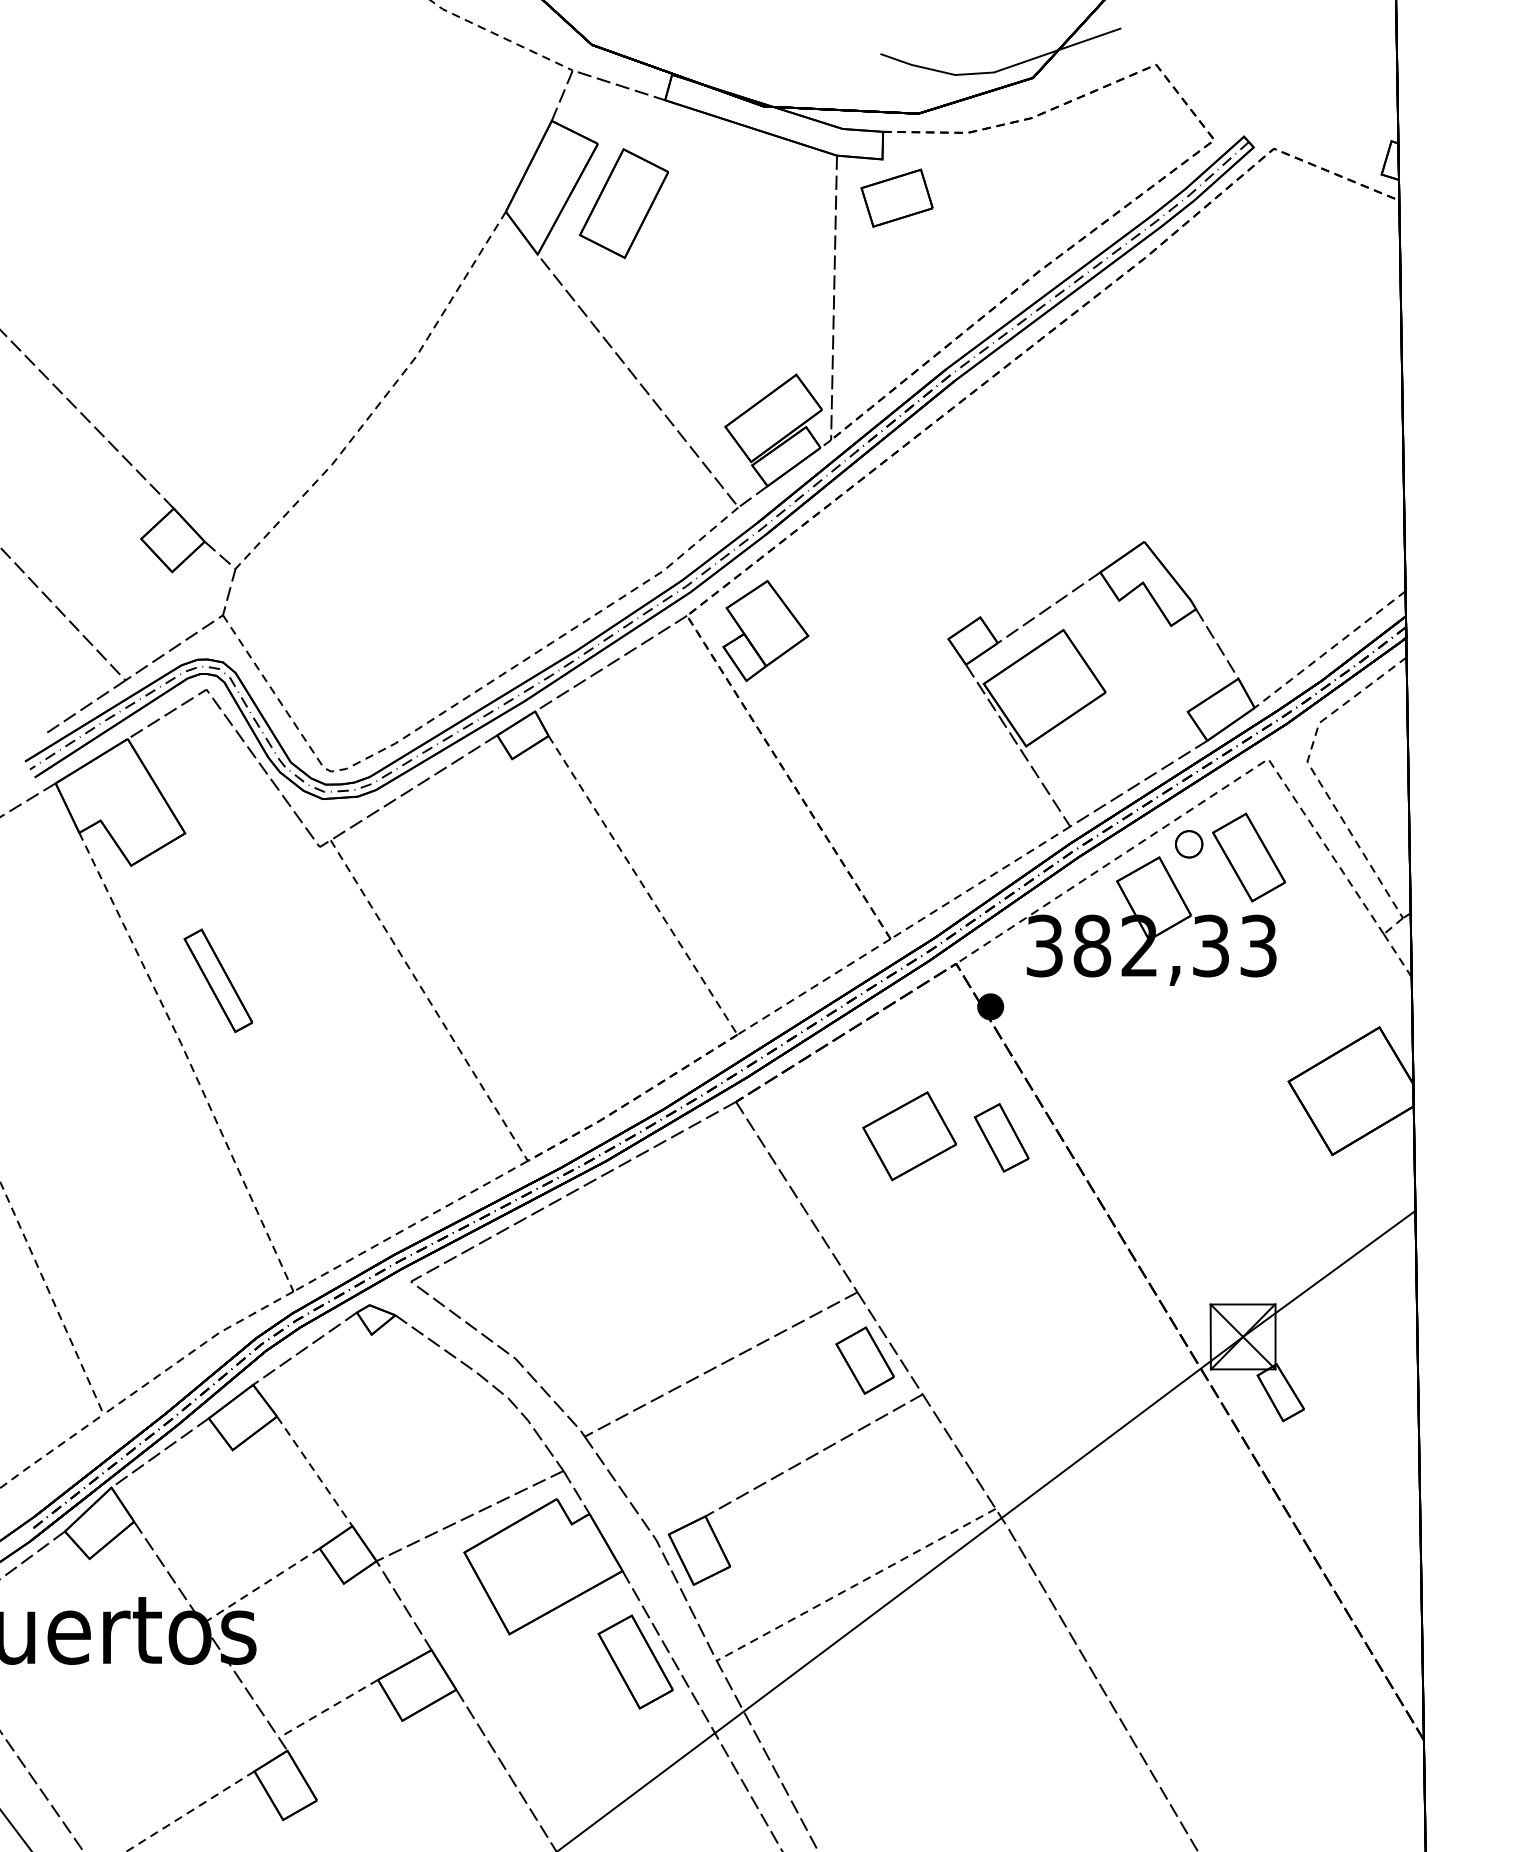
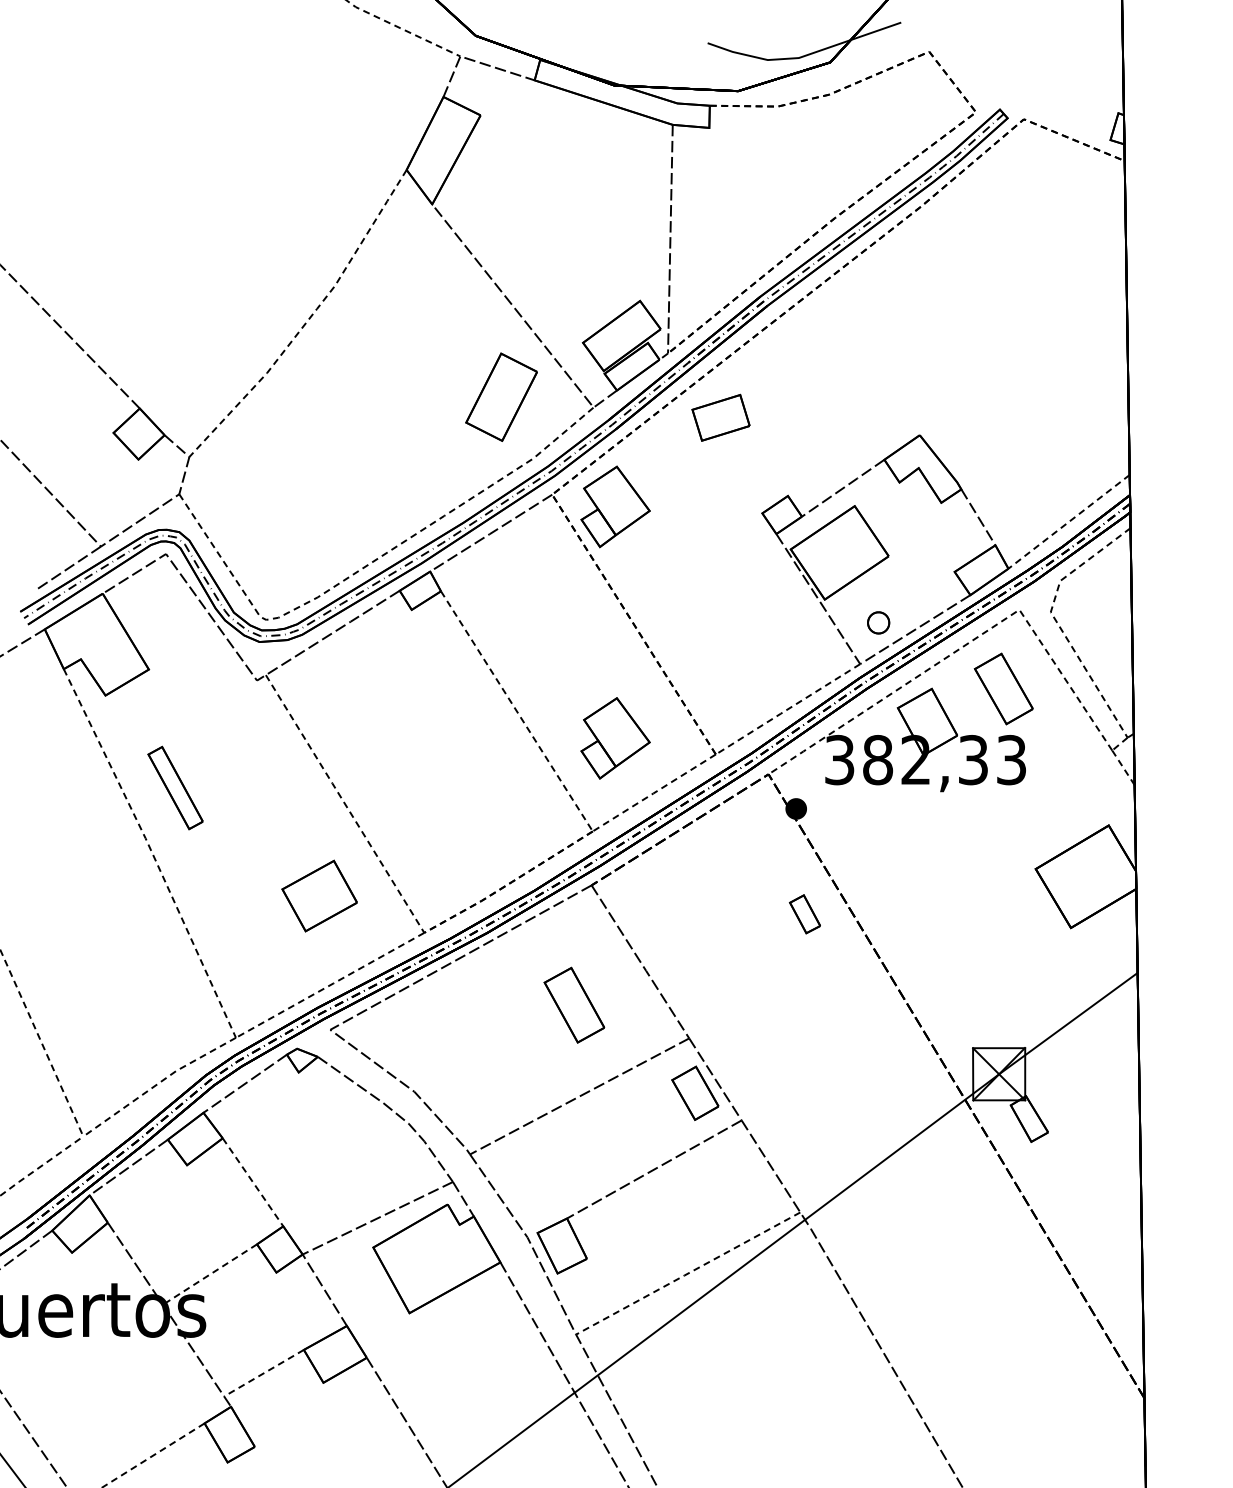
part: (896, 197) -> (720, 417), moved
part: (623, 203) -> (501, 397), moved
part: (1189, 844) -> (878, 623), moved
part: (765, 919) -> (615, 738), added
part: (909, 1136) -> (319, 896), moved
part: (1001, 1137) -> (804, 913), size x0.7
part: (635, 1661) -> (574, 1004), moved

